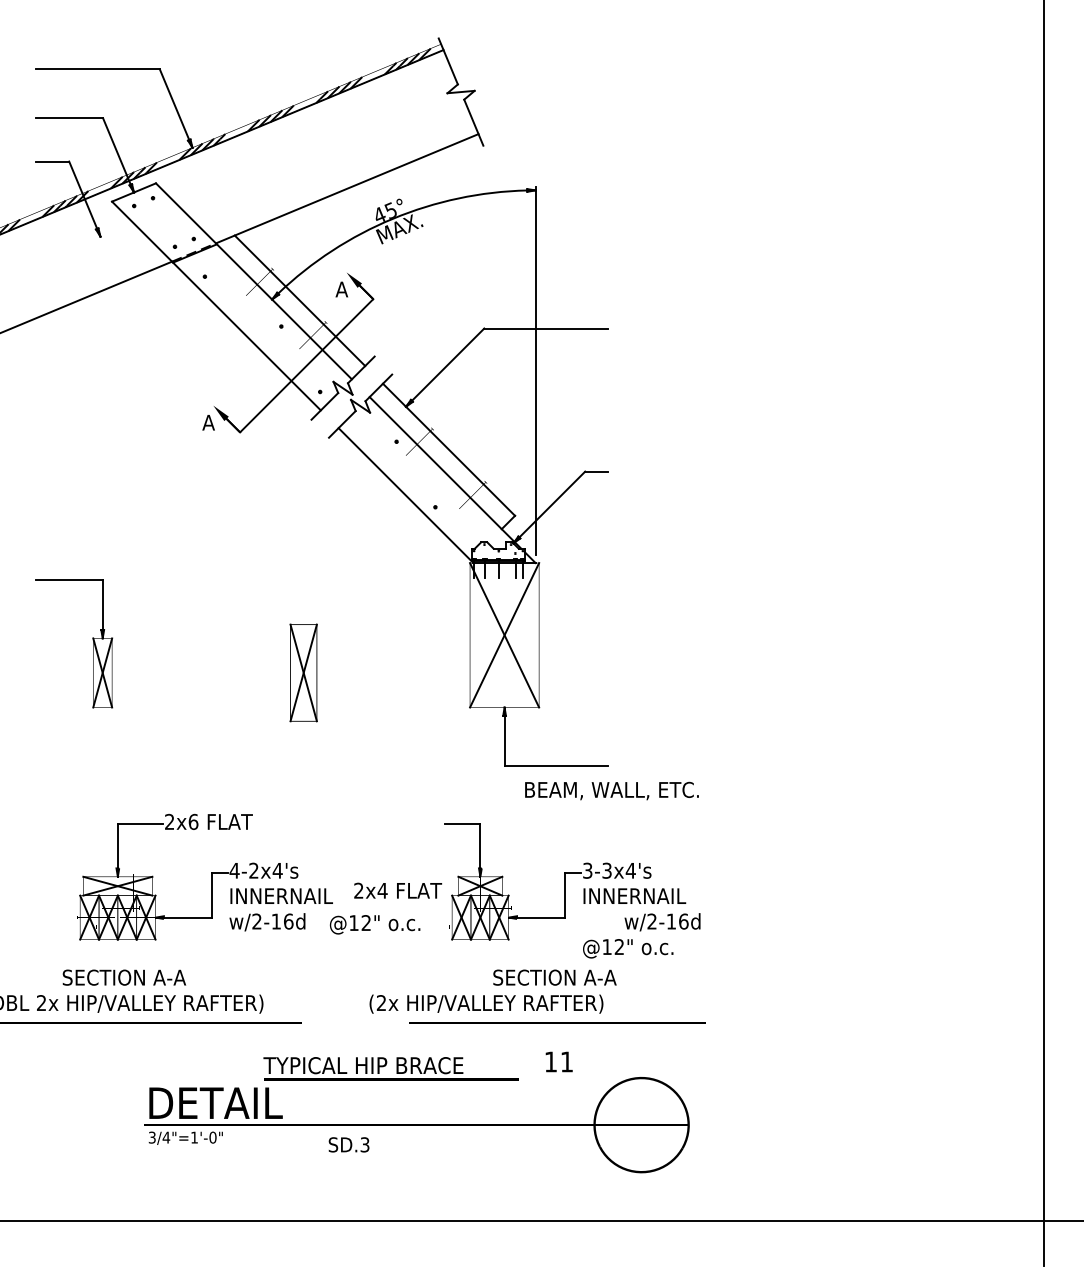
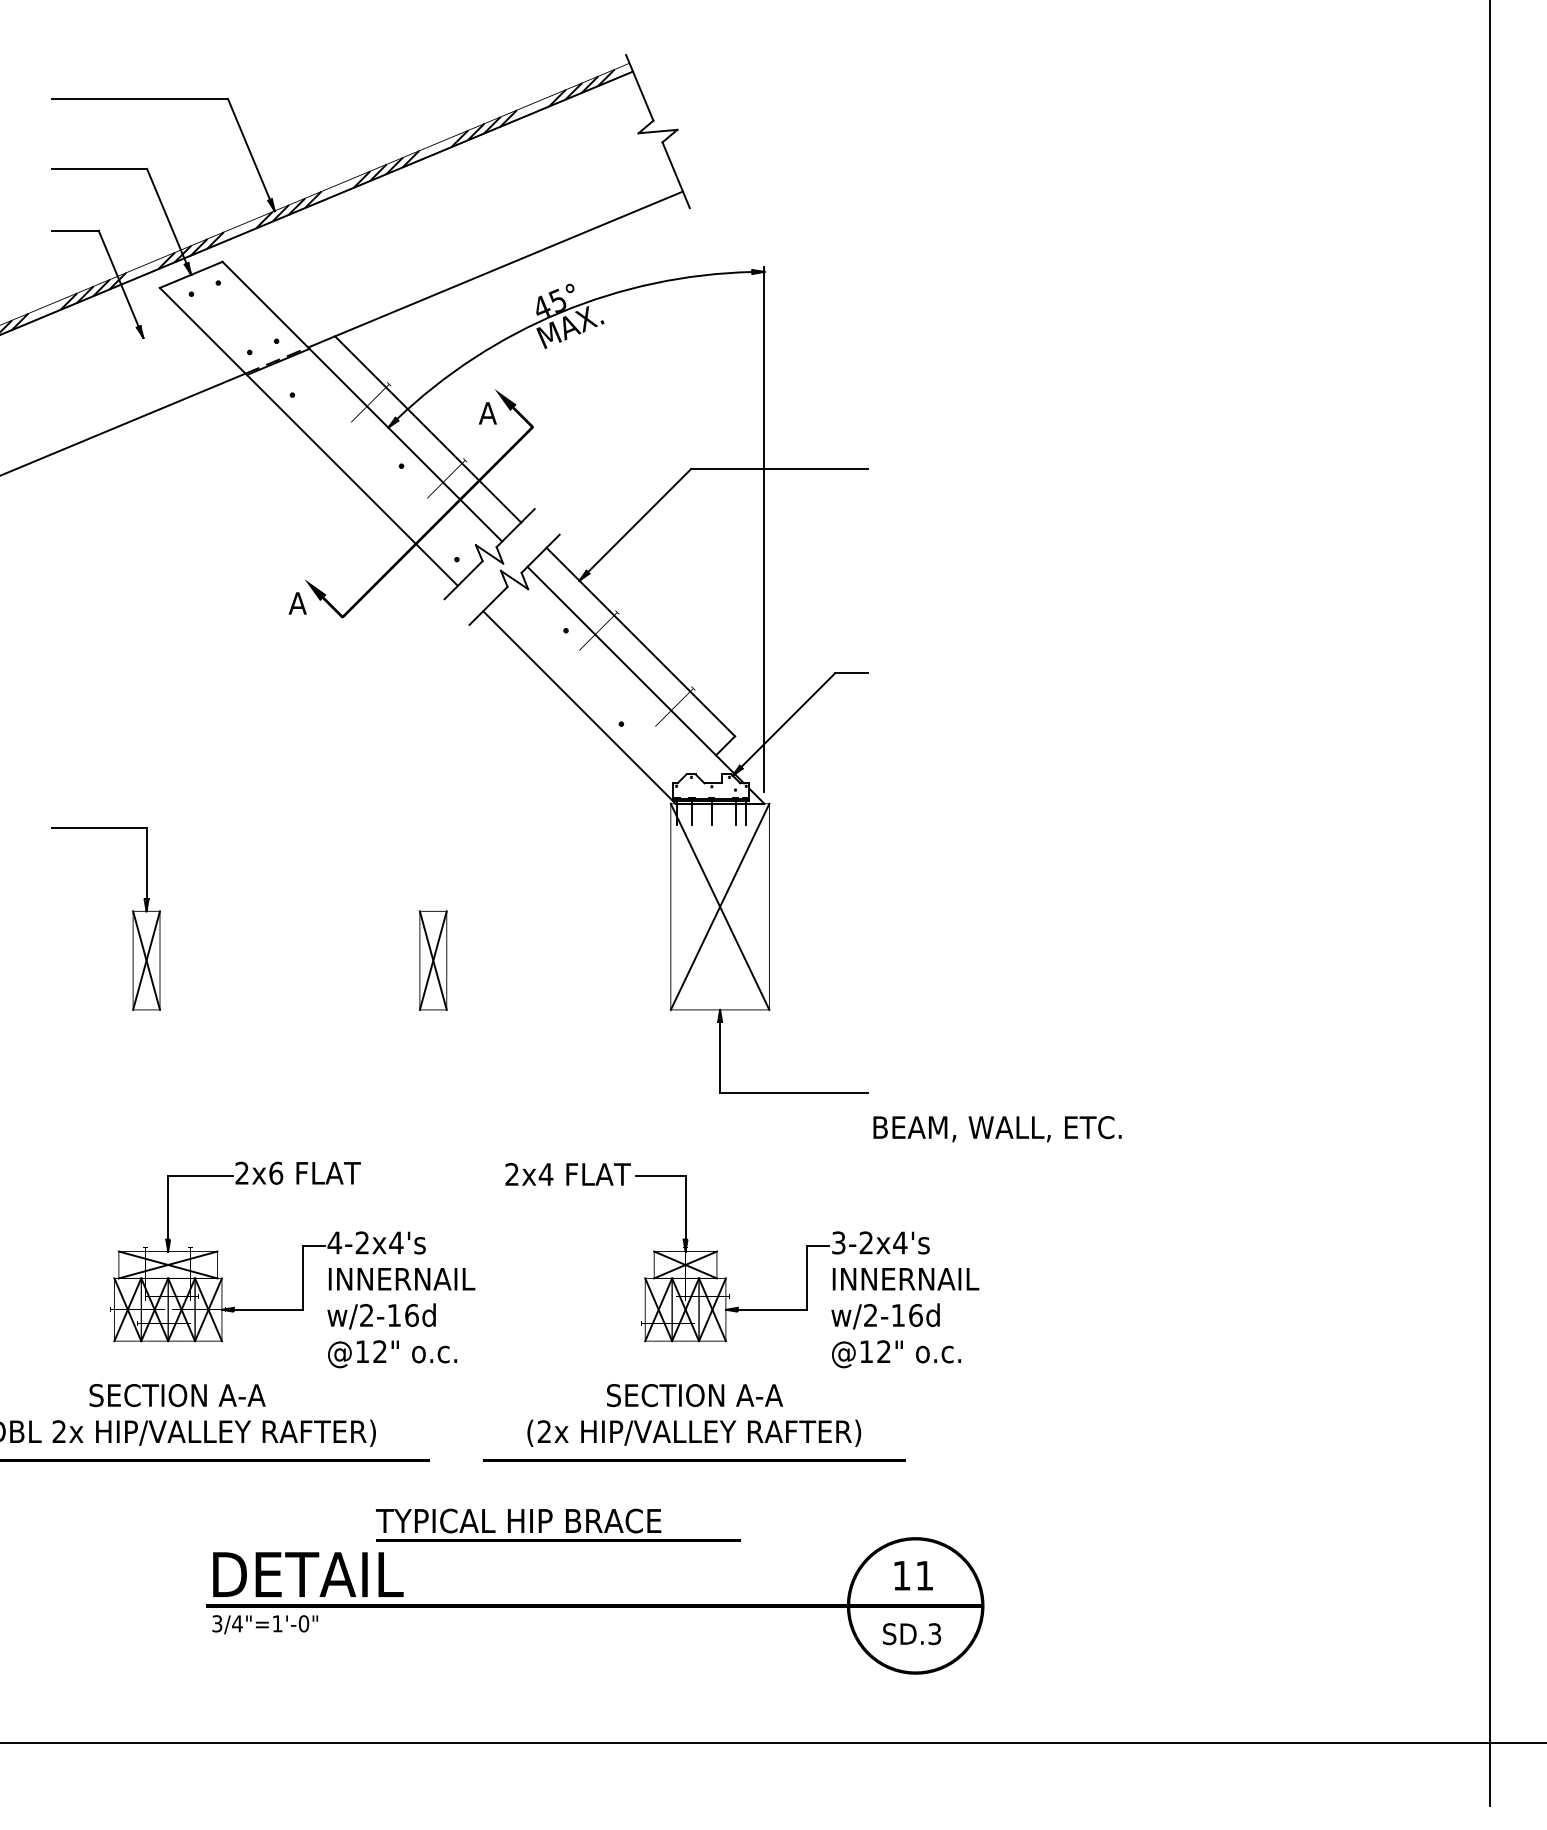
part: (303, 672) -> (433, 959), size x0.71
text: (611, 790) -> (996, 1128), moved
text: (606, 870) -> (865, 1242), 3-3x4's -> 3-2x4's
text: (398, 890) -> (568, 1174), moved
text: (662, 922) -> (885, 1316), moved
text: (374, 924) -> (391, 1353), moved
text: (554, 977) -> (694, 1395), moved
line: (557, 1022) -> (694, 1459), moved
text: (558, 1061) -> (912, 1575), moved
text: (348, 1144) -> (911, 1633), moved

